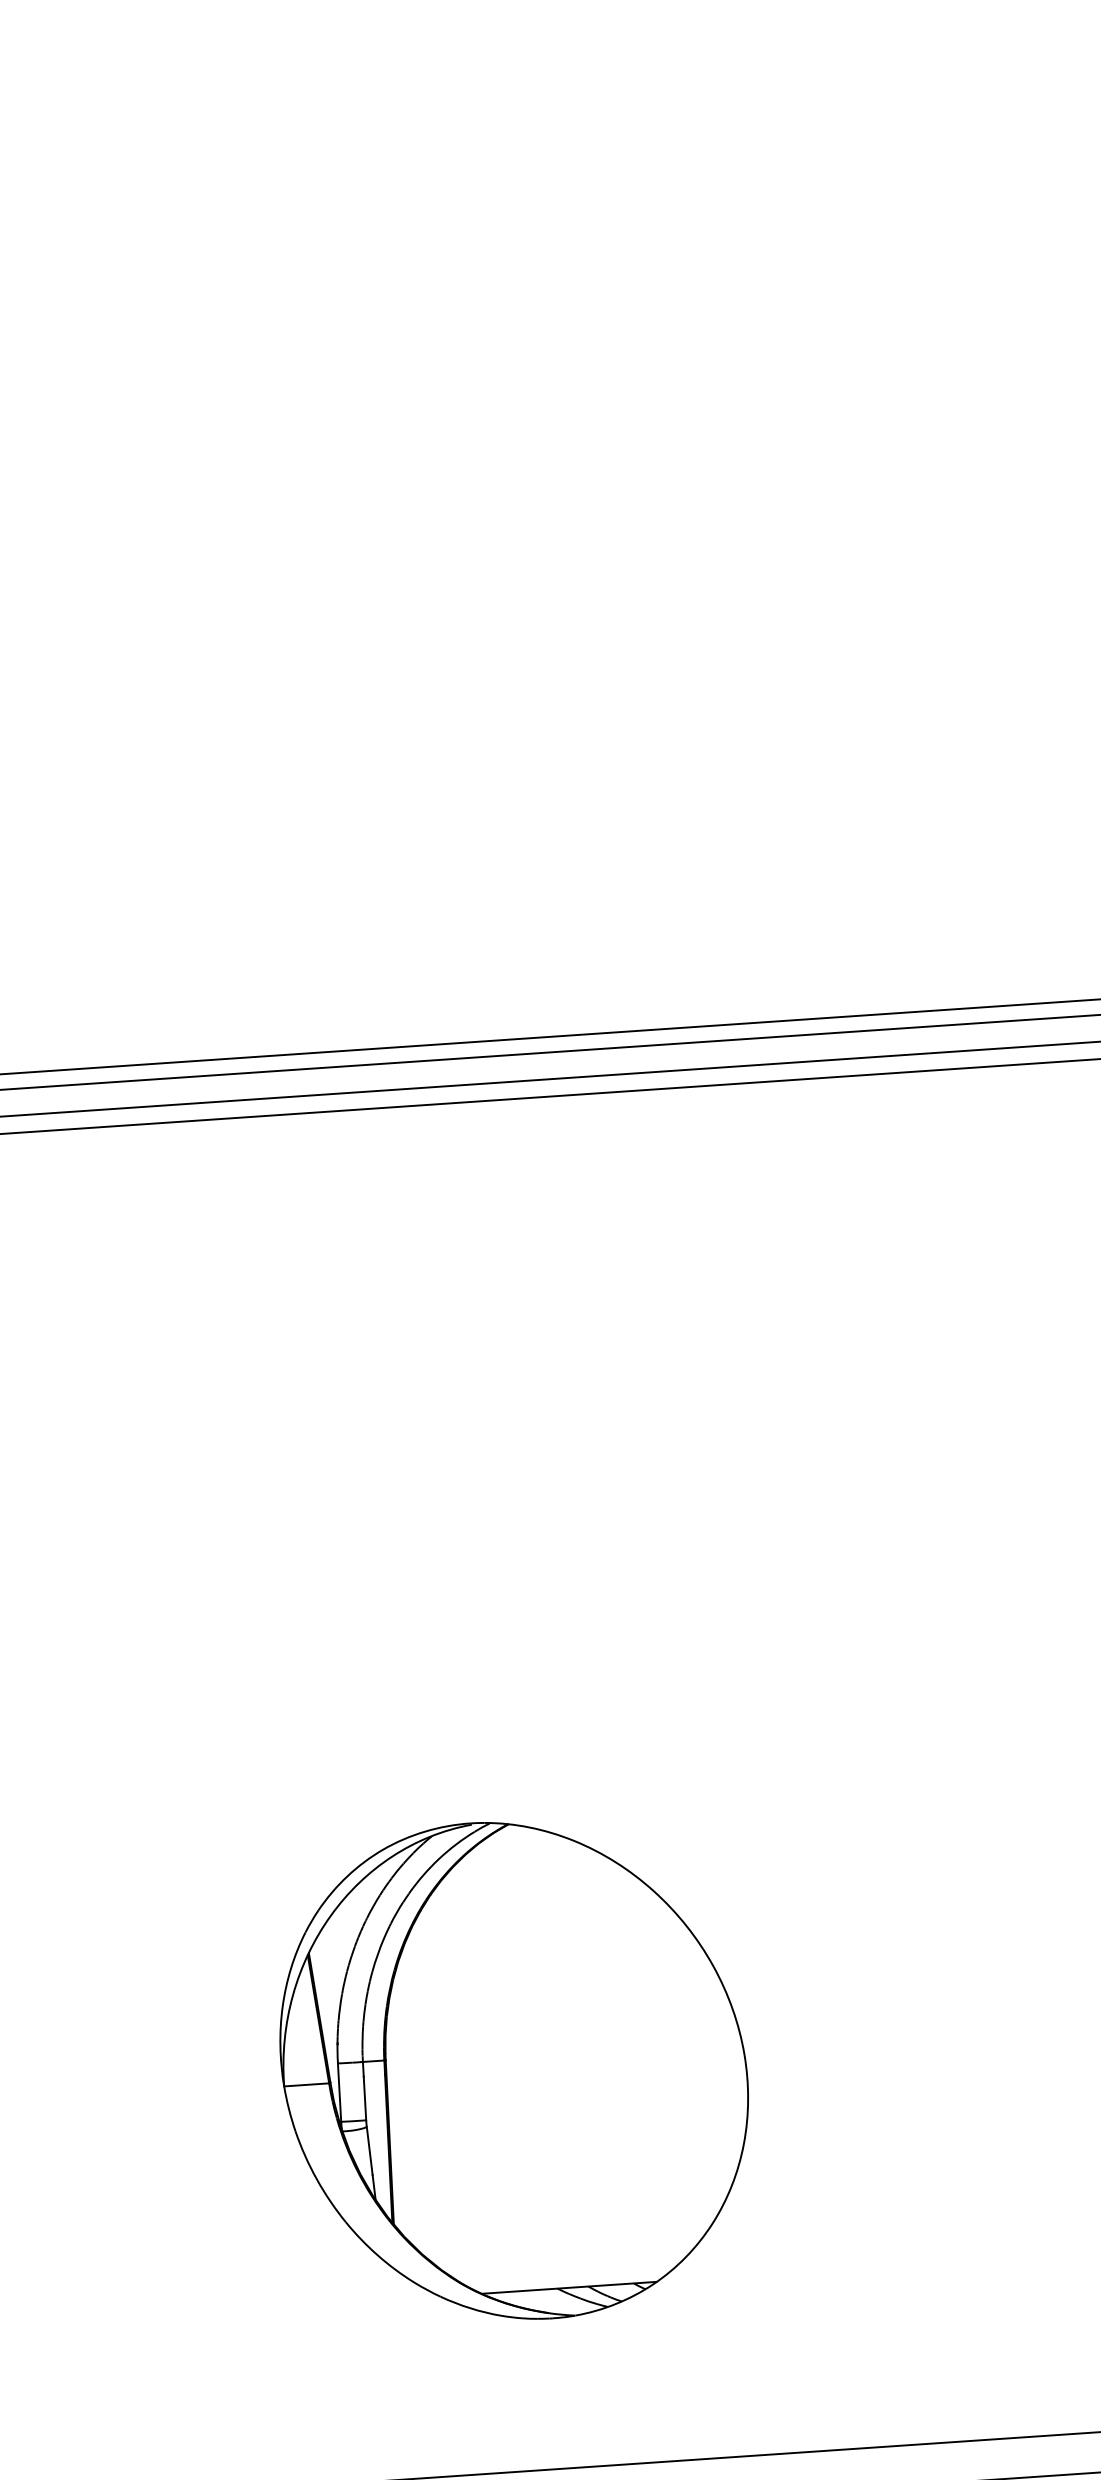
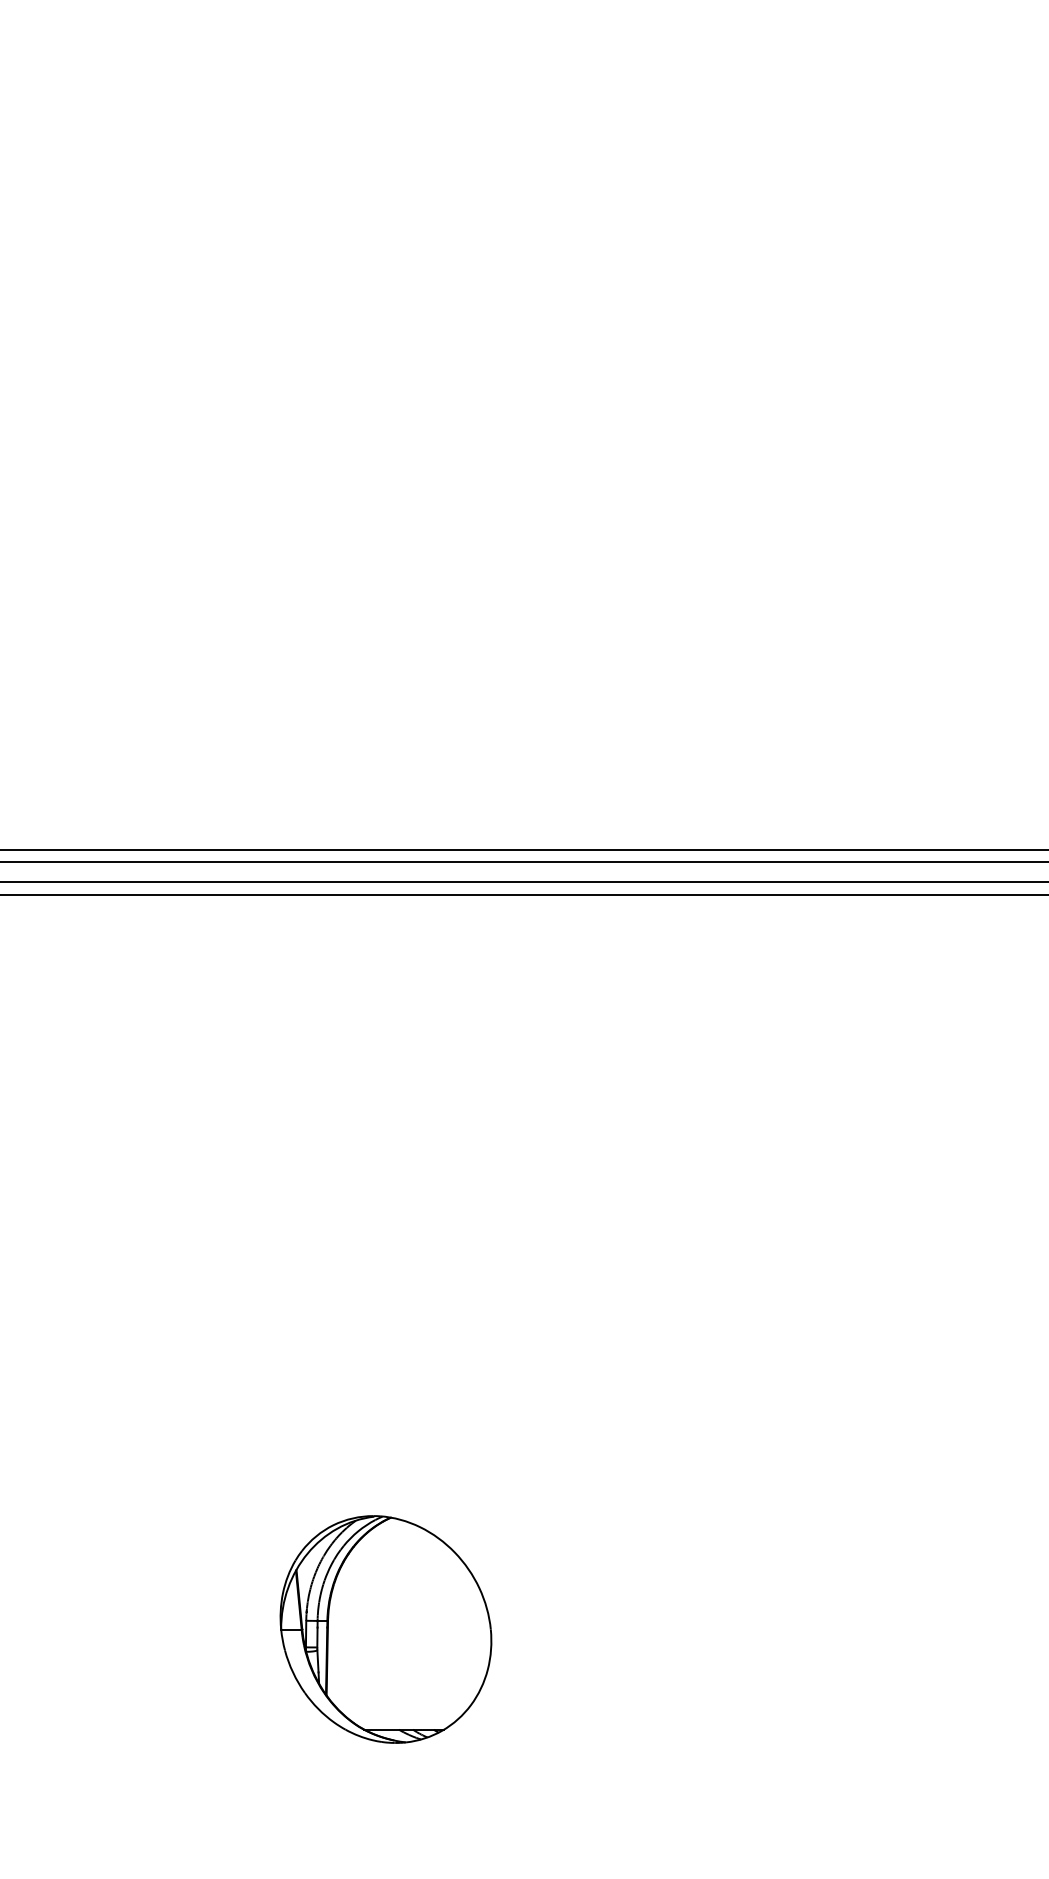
part: (513, 2070) -> (385, 1629), size x0.6

